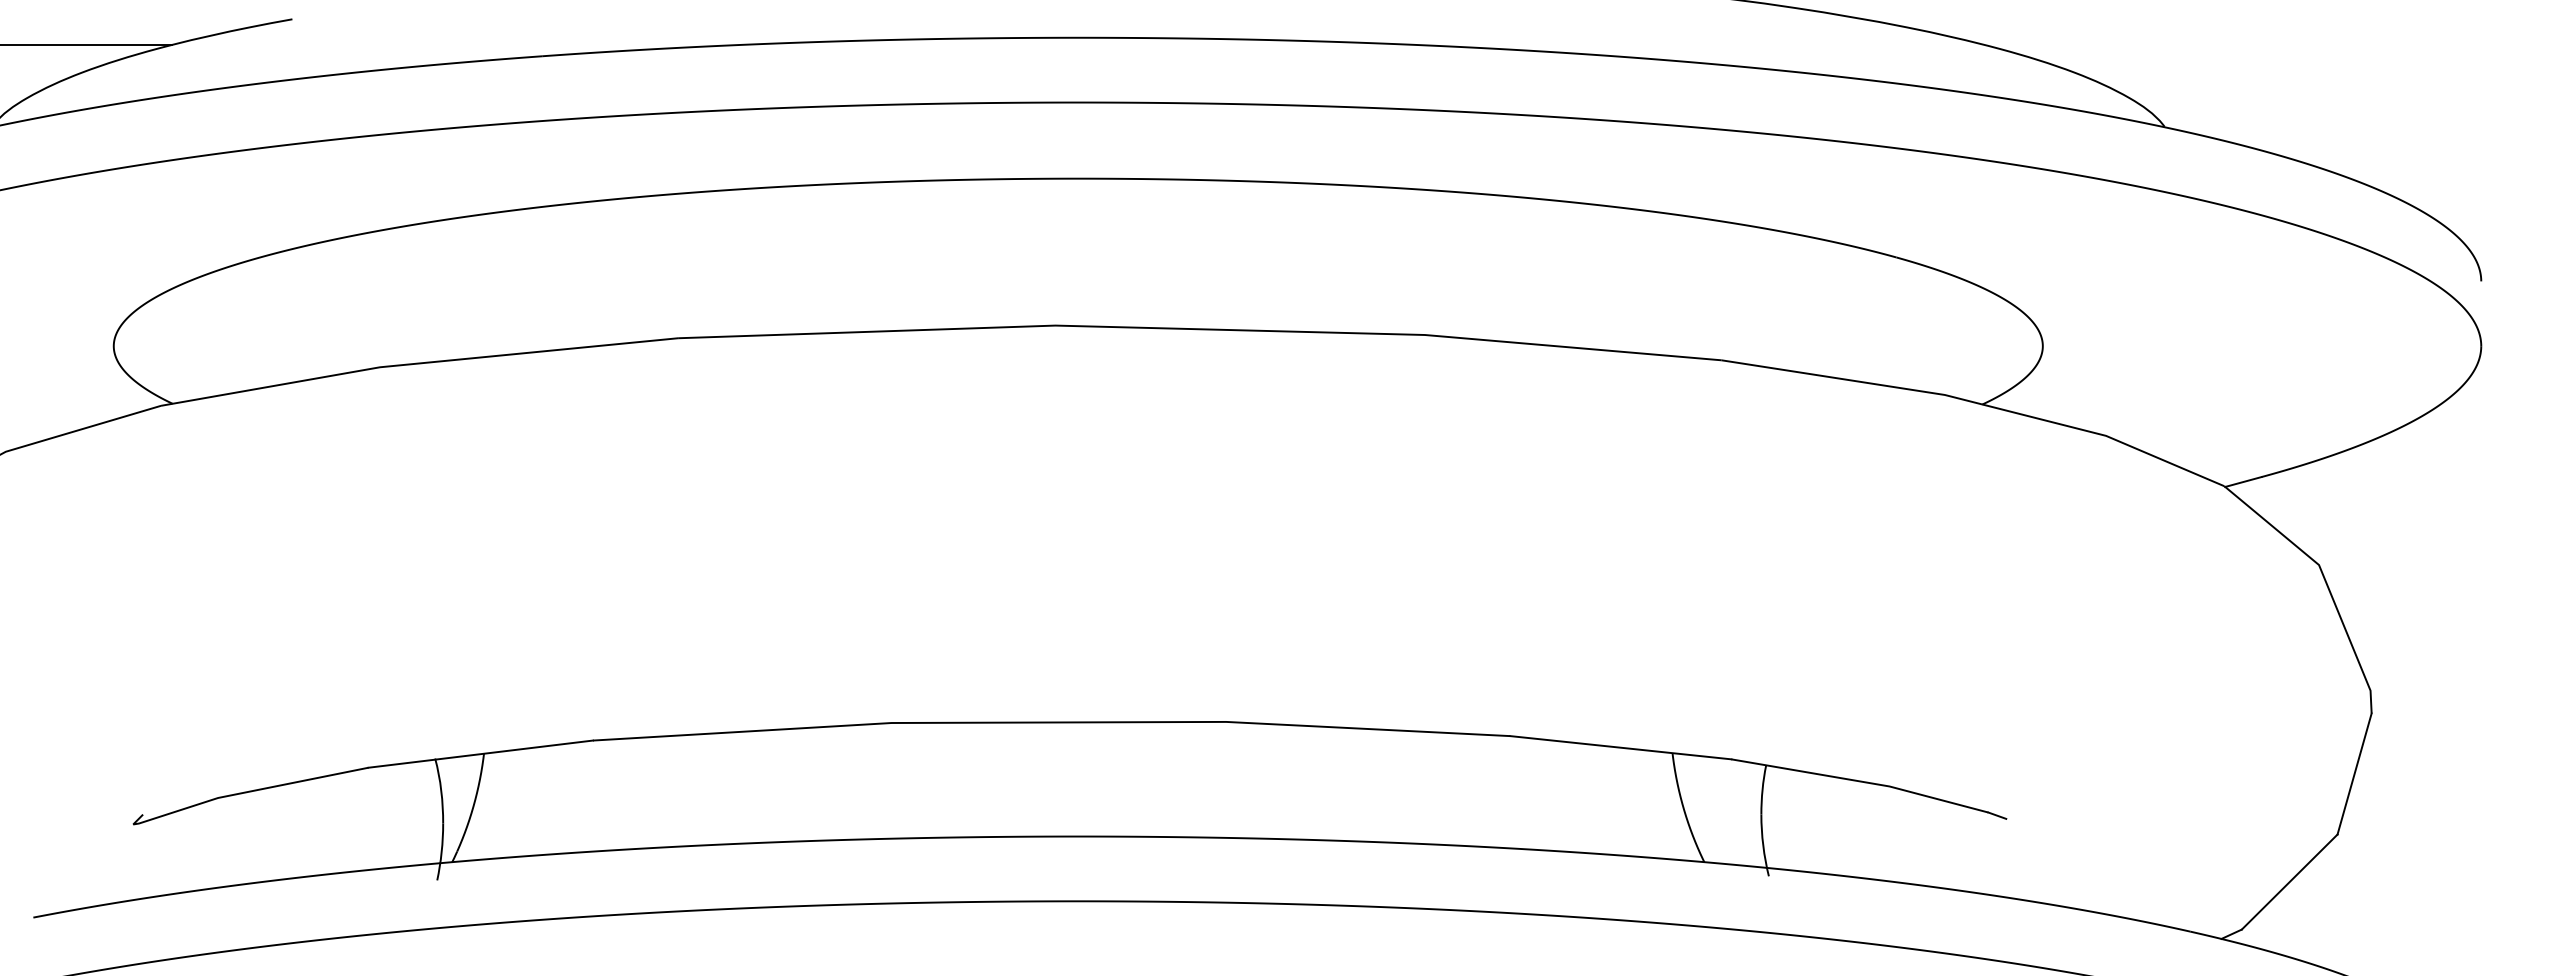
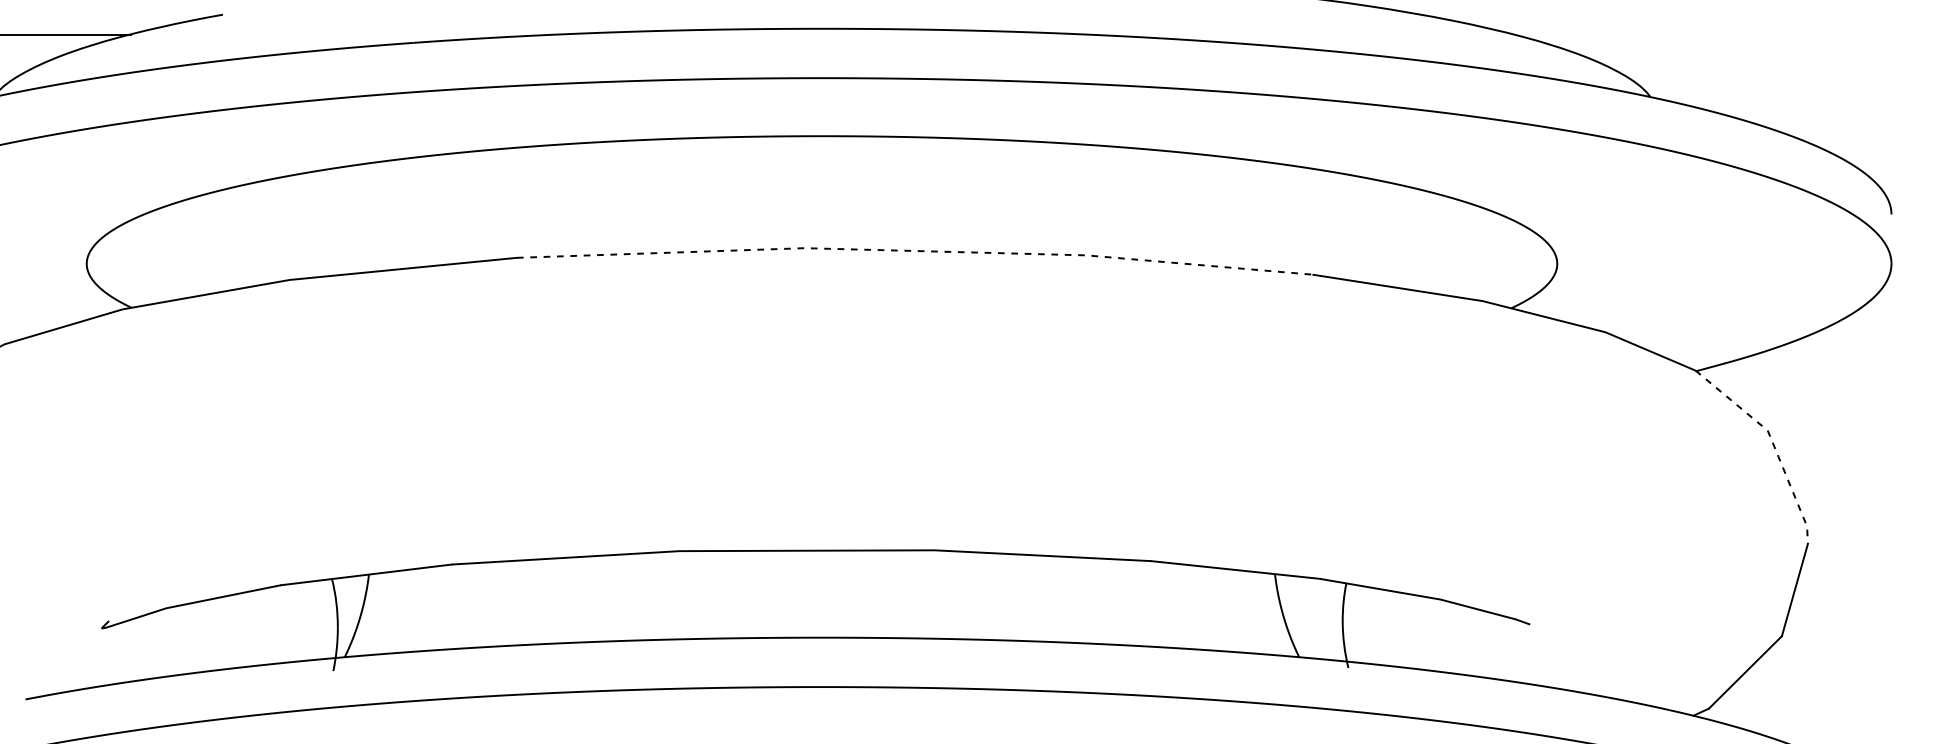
line: (1200, 329) -> (915, 251), solid -> dashed
line: (2325, 581) -> (1772, 443), solid -> dashed

